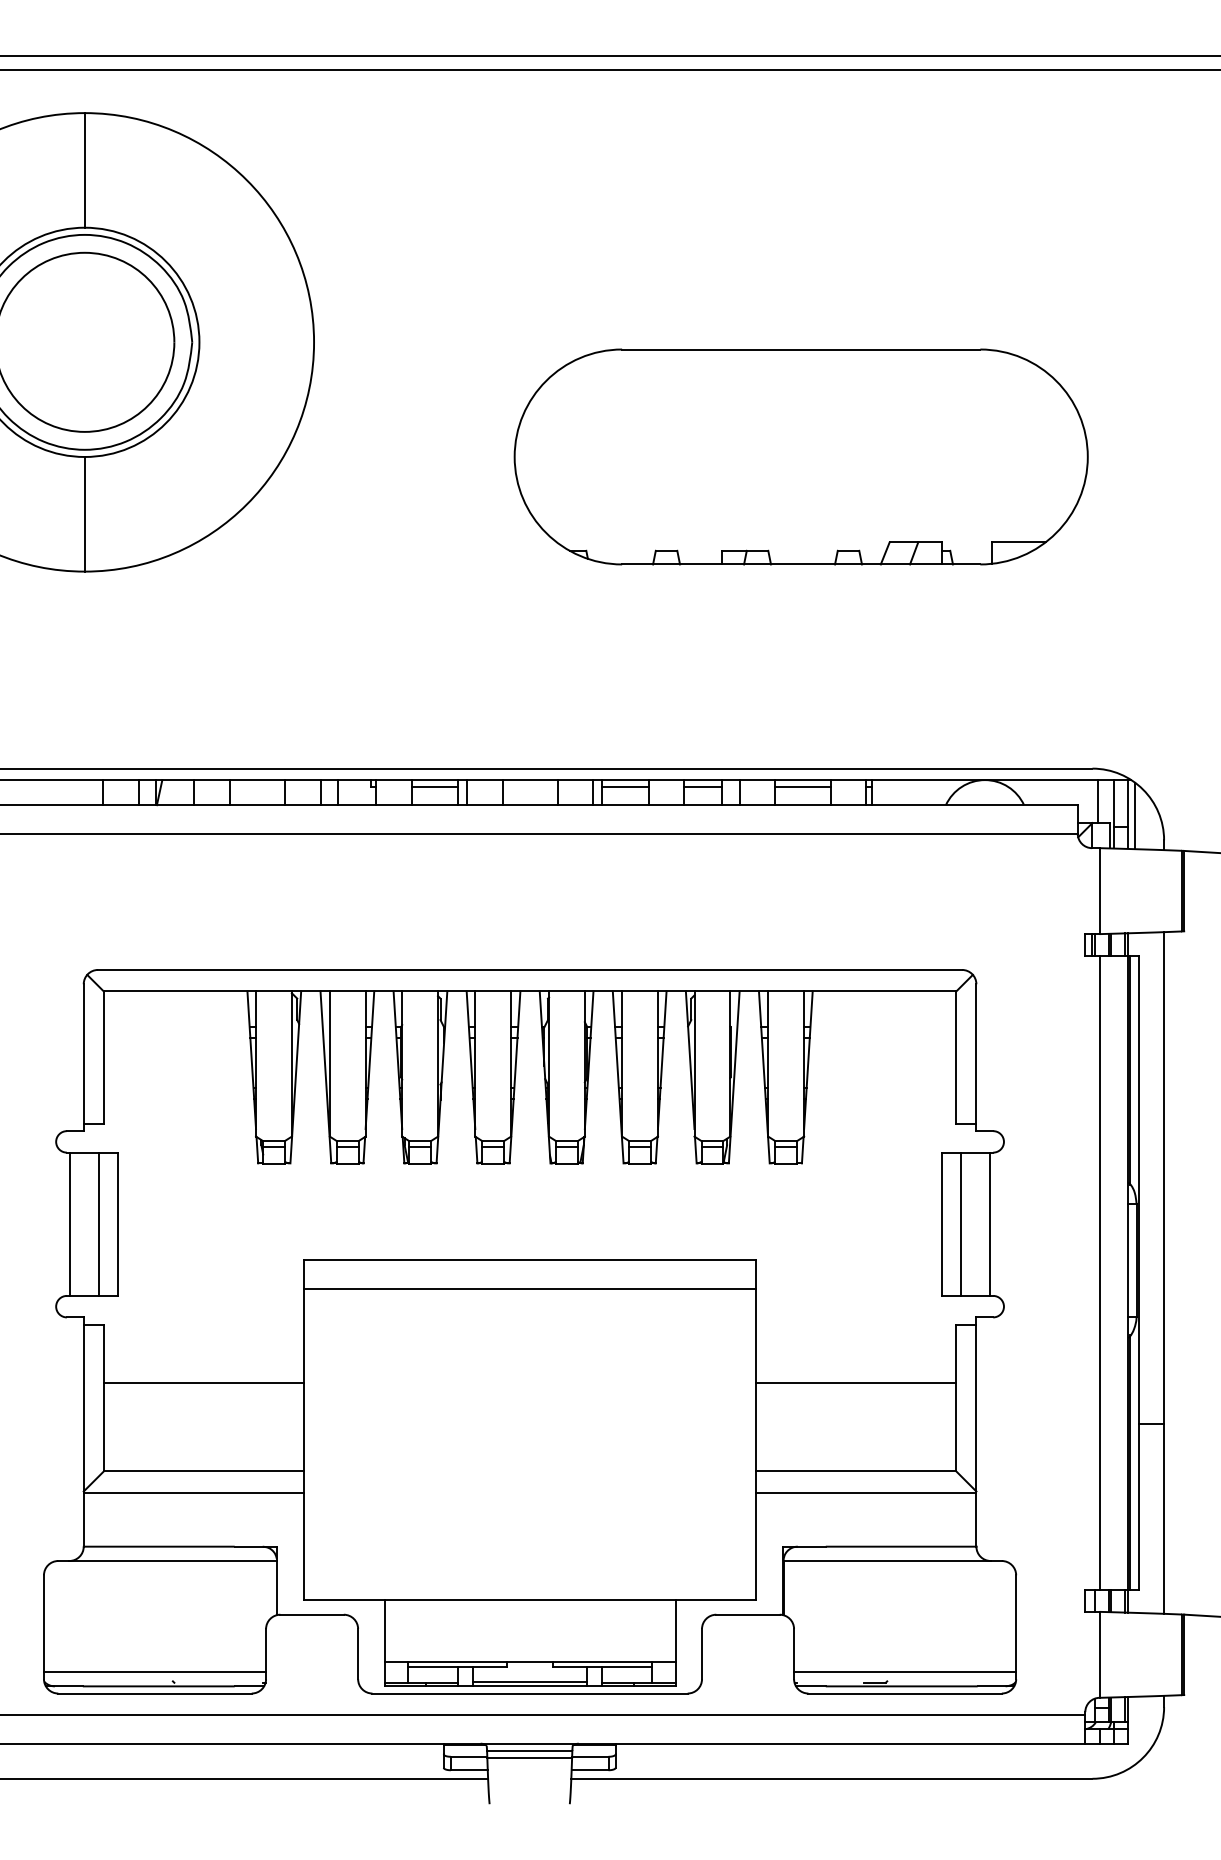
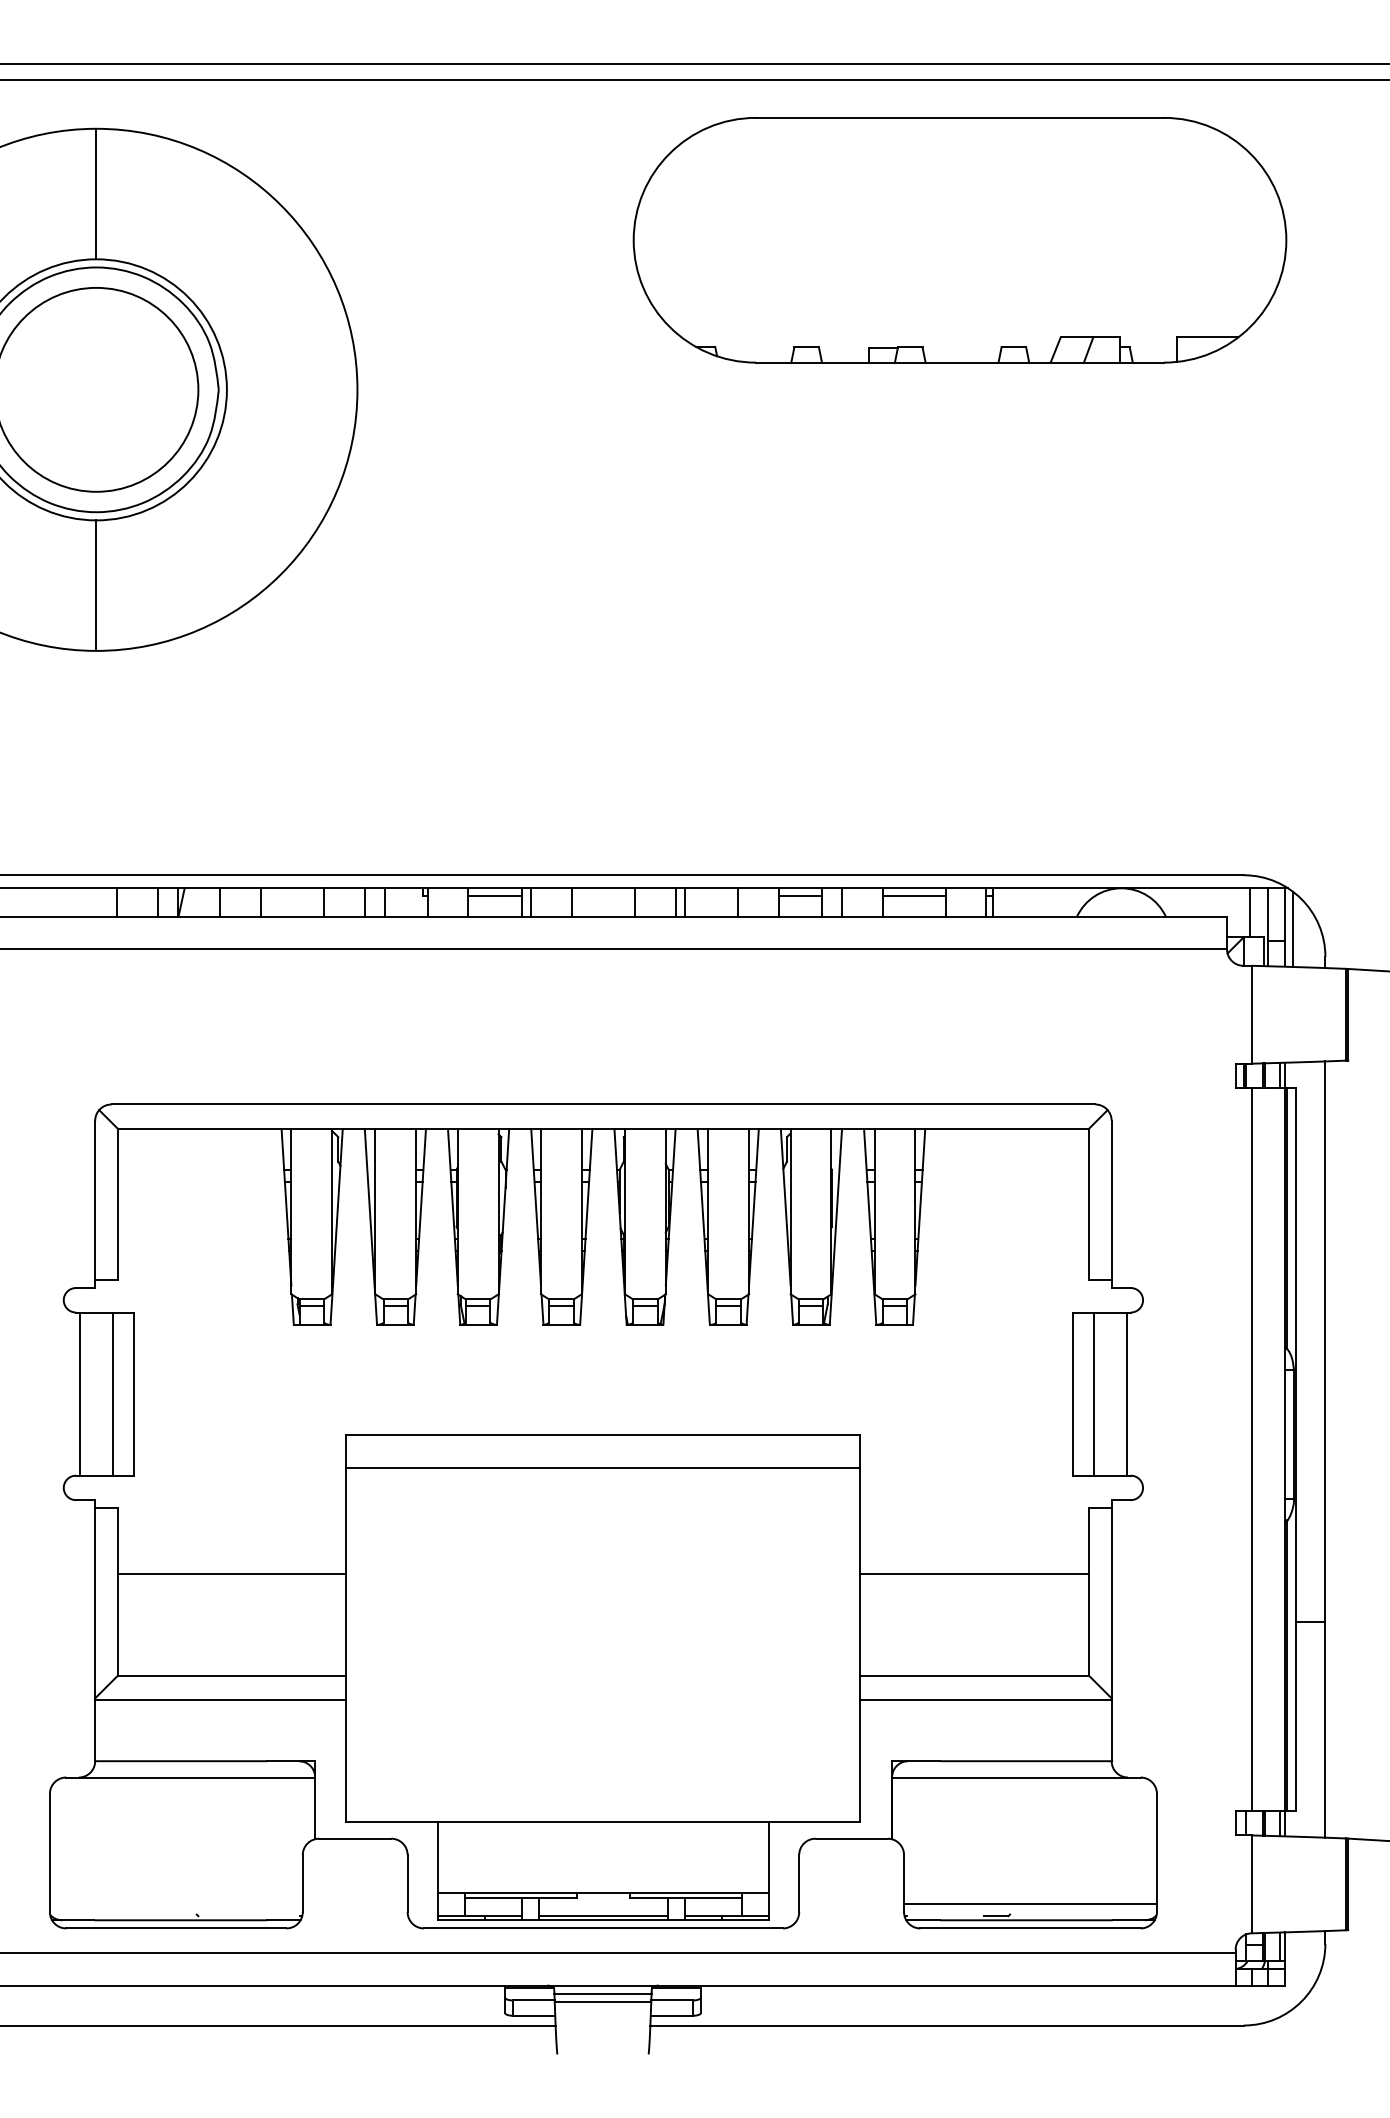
part: (800, 456) -> (959, 239), moved
line: (624, 787) -> (710, 896), removed
line: (154, 1672) -> (175, 1904), removed

